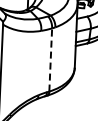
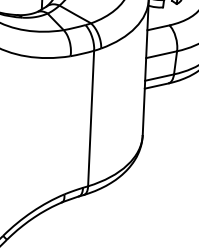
line: (50, 59) -> (90, 117), dashed -> solid

